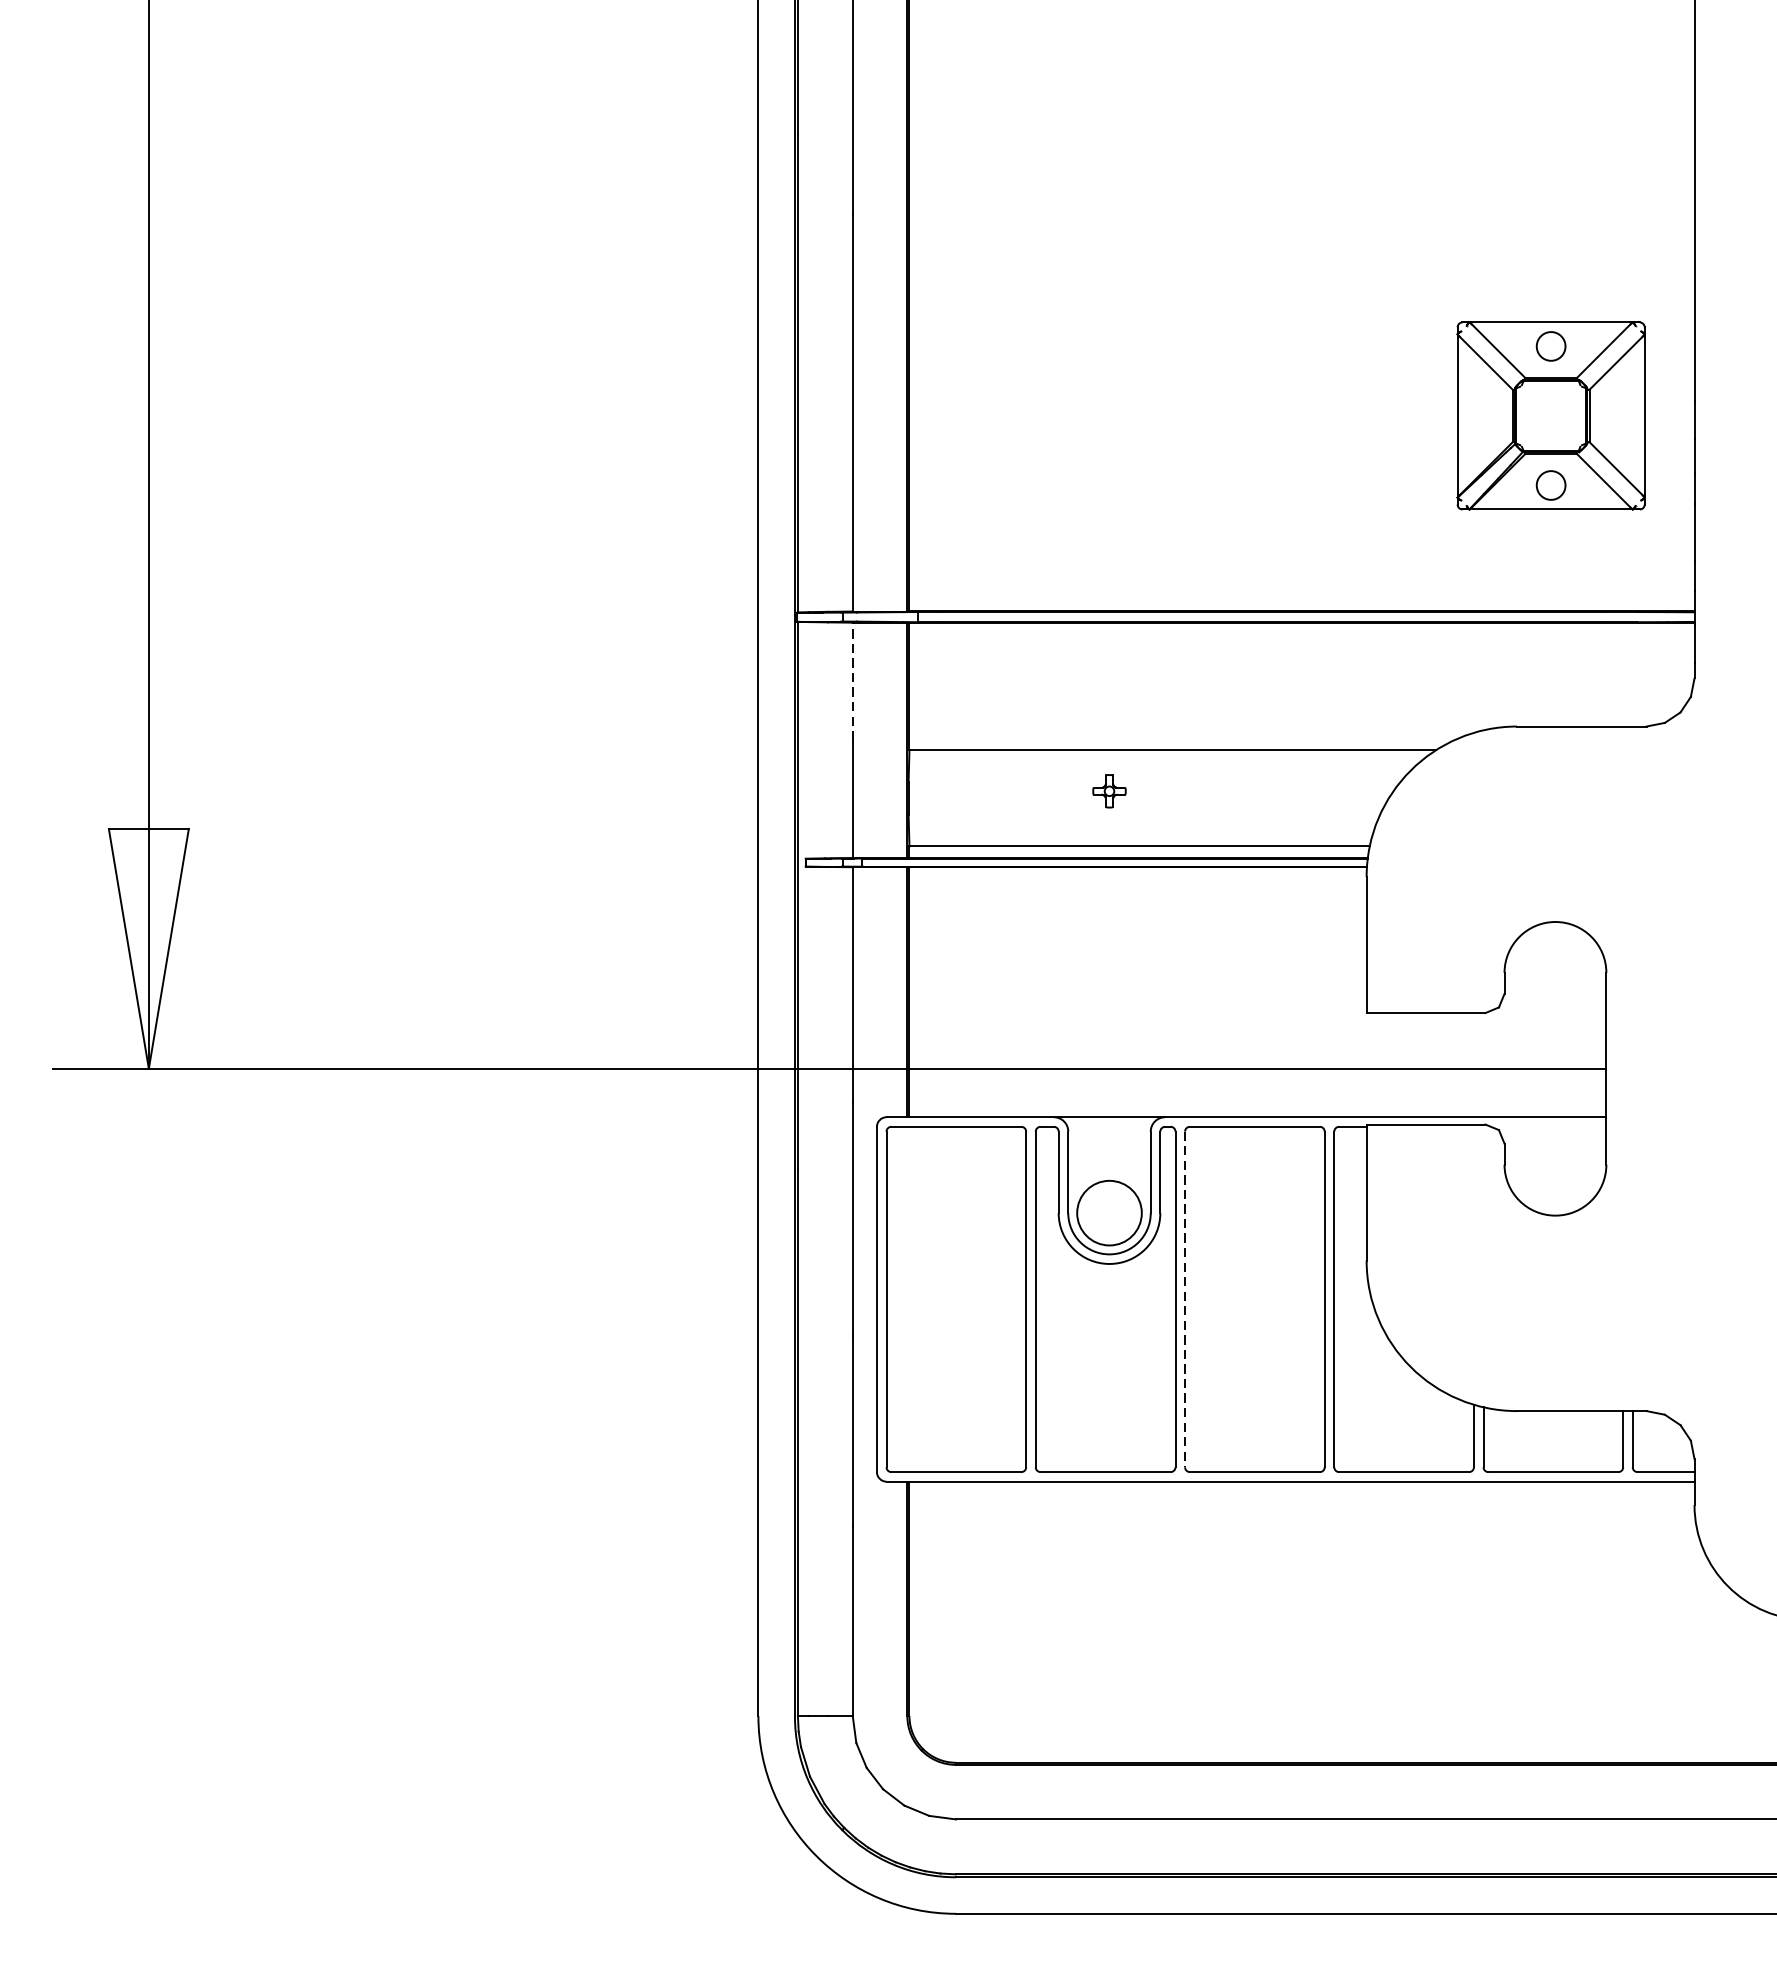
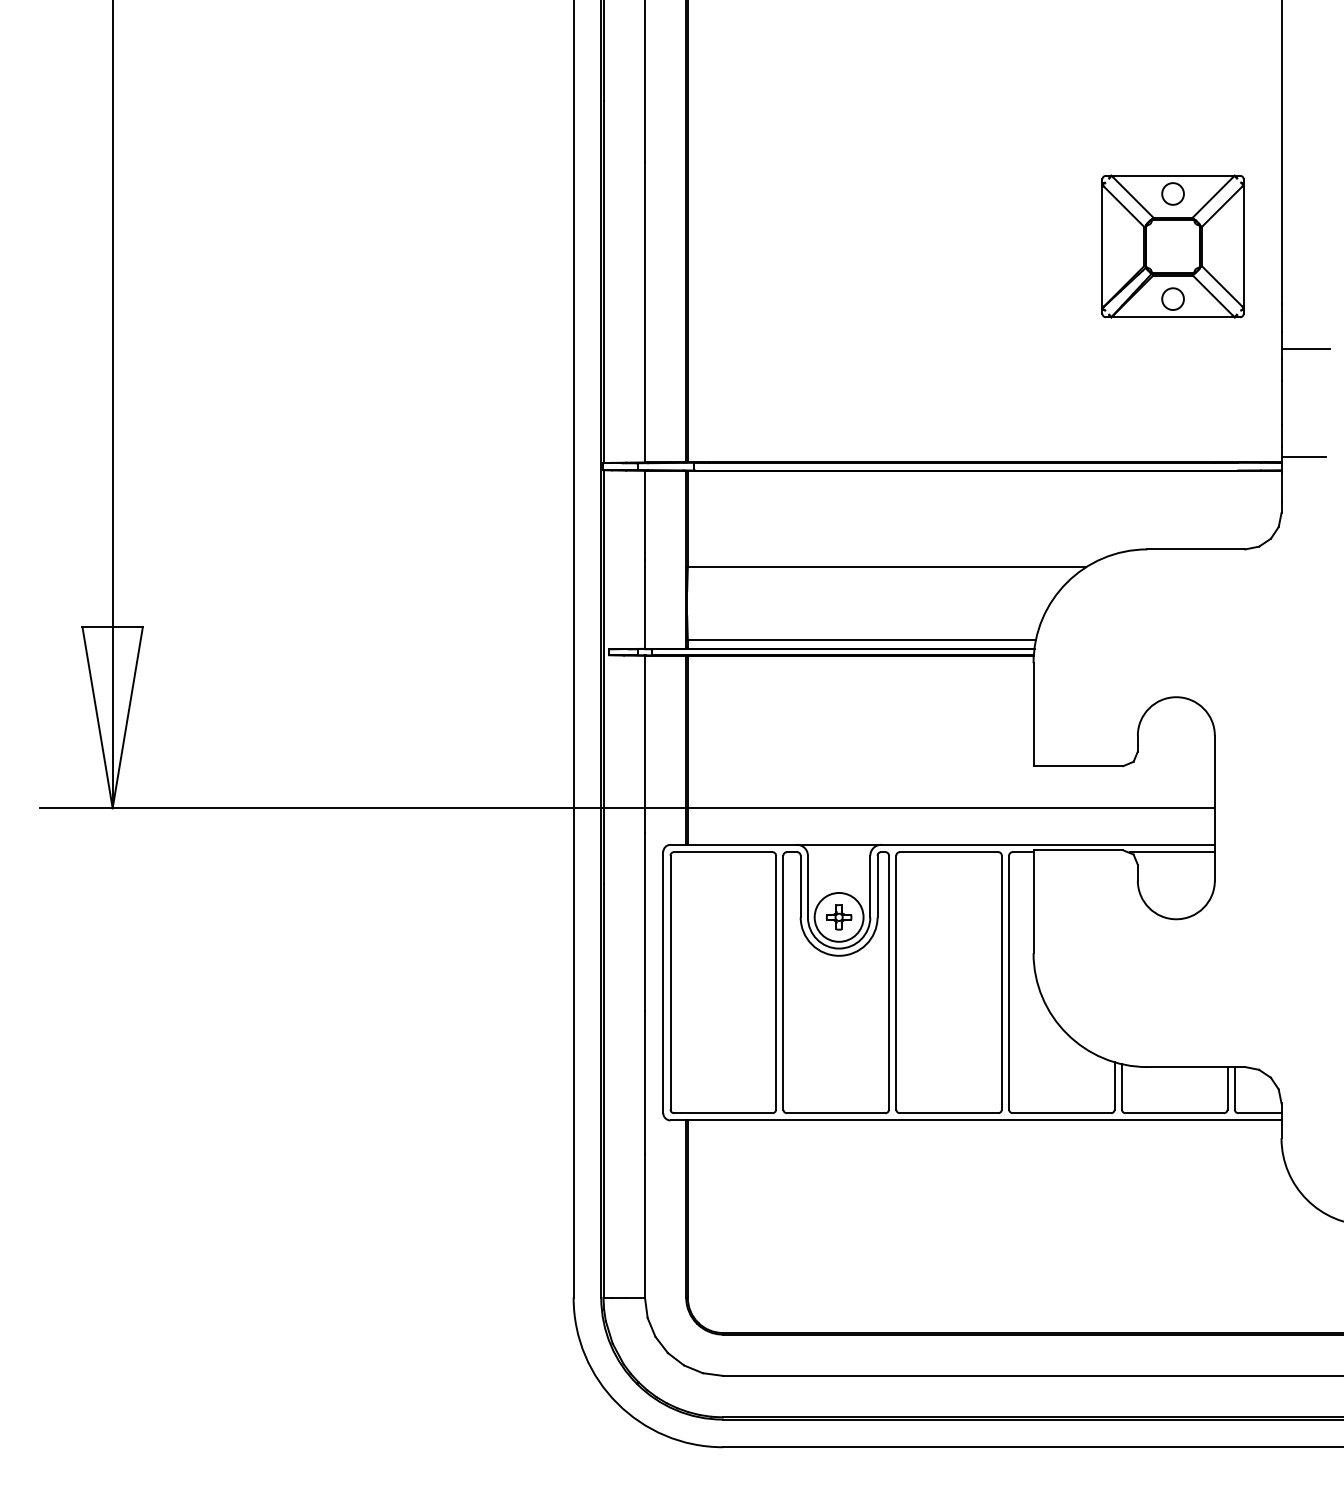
part: (1550, 415) -> (1172, 246), moved
line: (1726, 462) -> (1305, 349), added
line: (1723, 603) -> (1303, 456), added
line: (852, 680) -> (644, 514), dashed -> solid
part: (1110, 791) -> (839, 917), moved
line: (1550, 1127) -> (1172, 852), added
line: (1185, 1299) -> (896, 982), dashed -> solid

